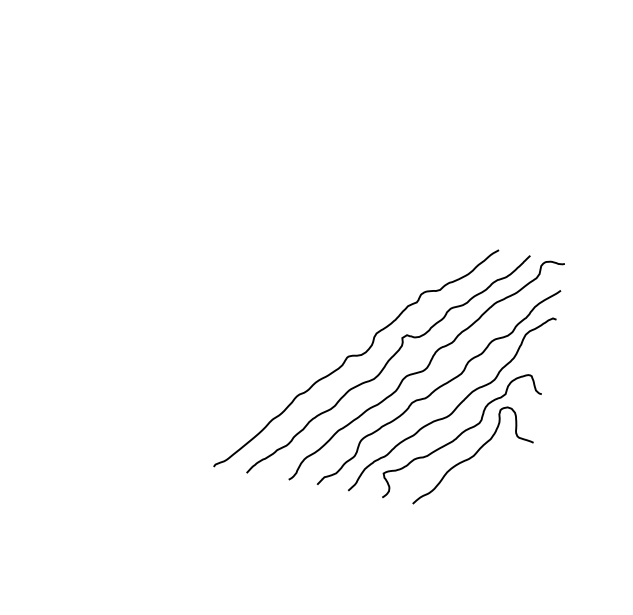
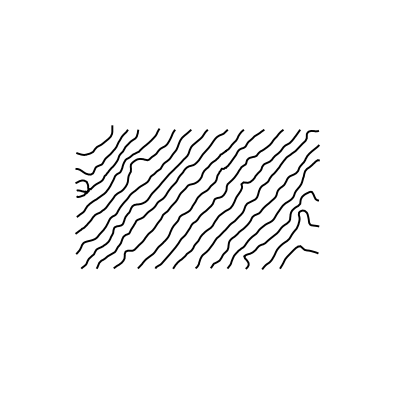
part: (263, 336) -> (169, 196), added
curve: (477, 480) -> (293, 251), added

